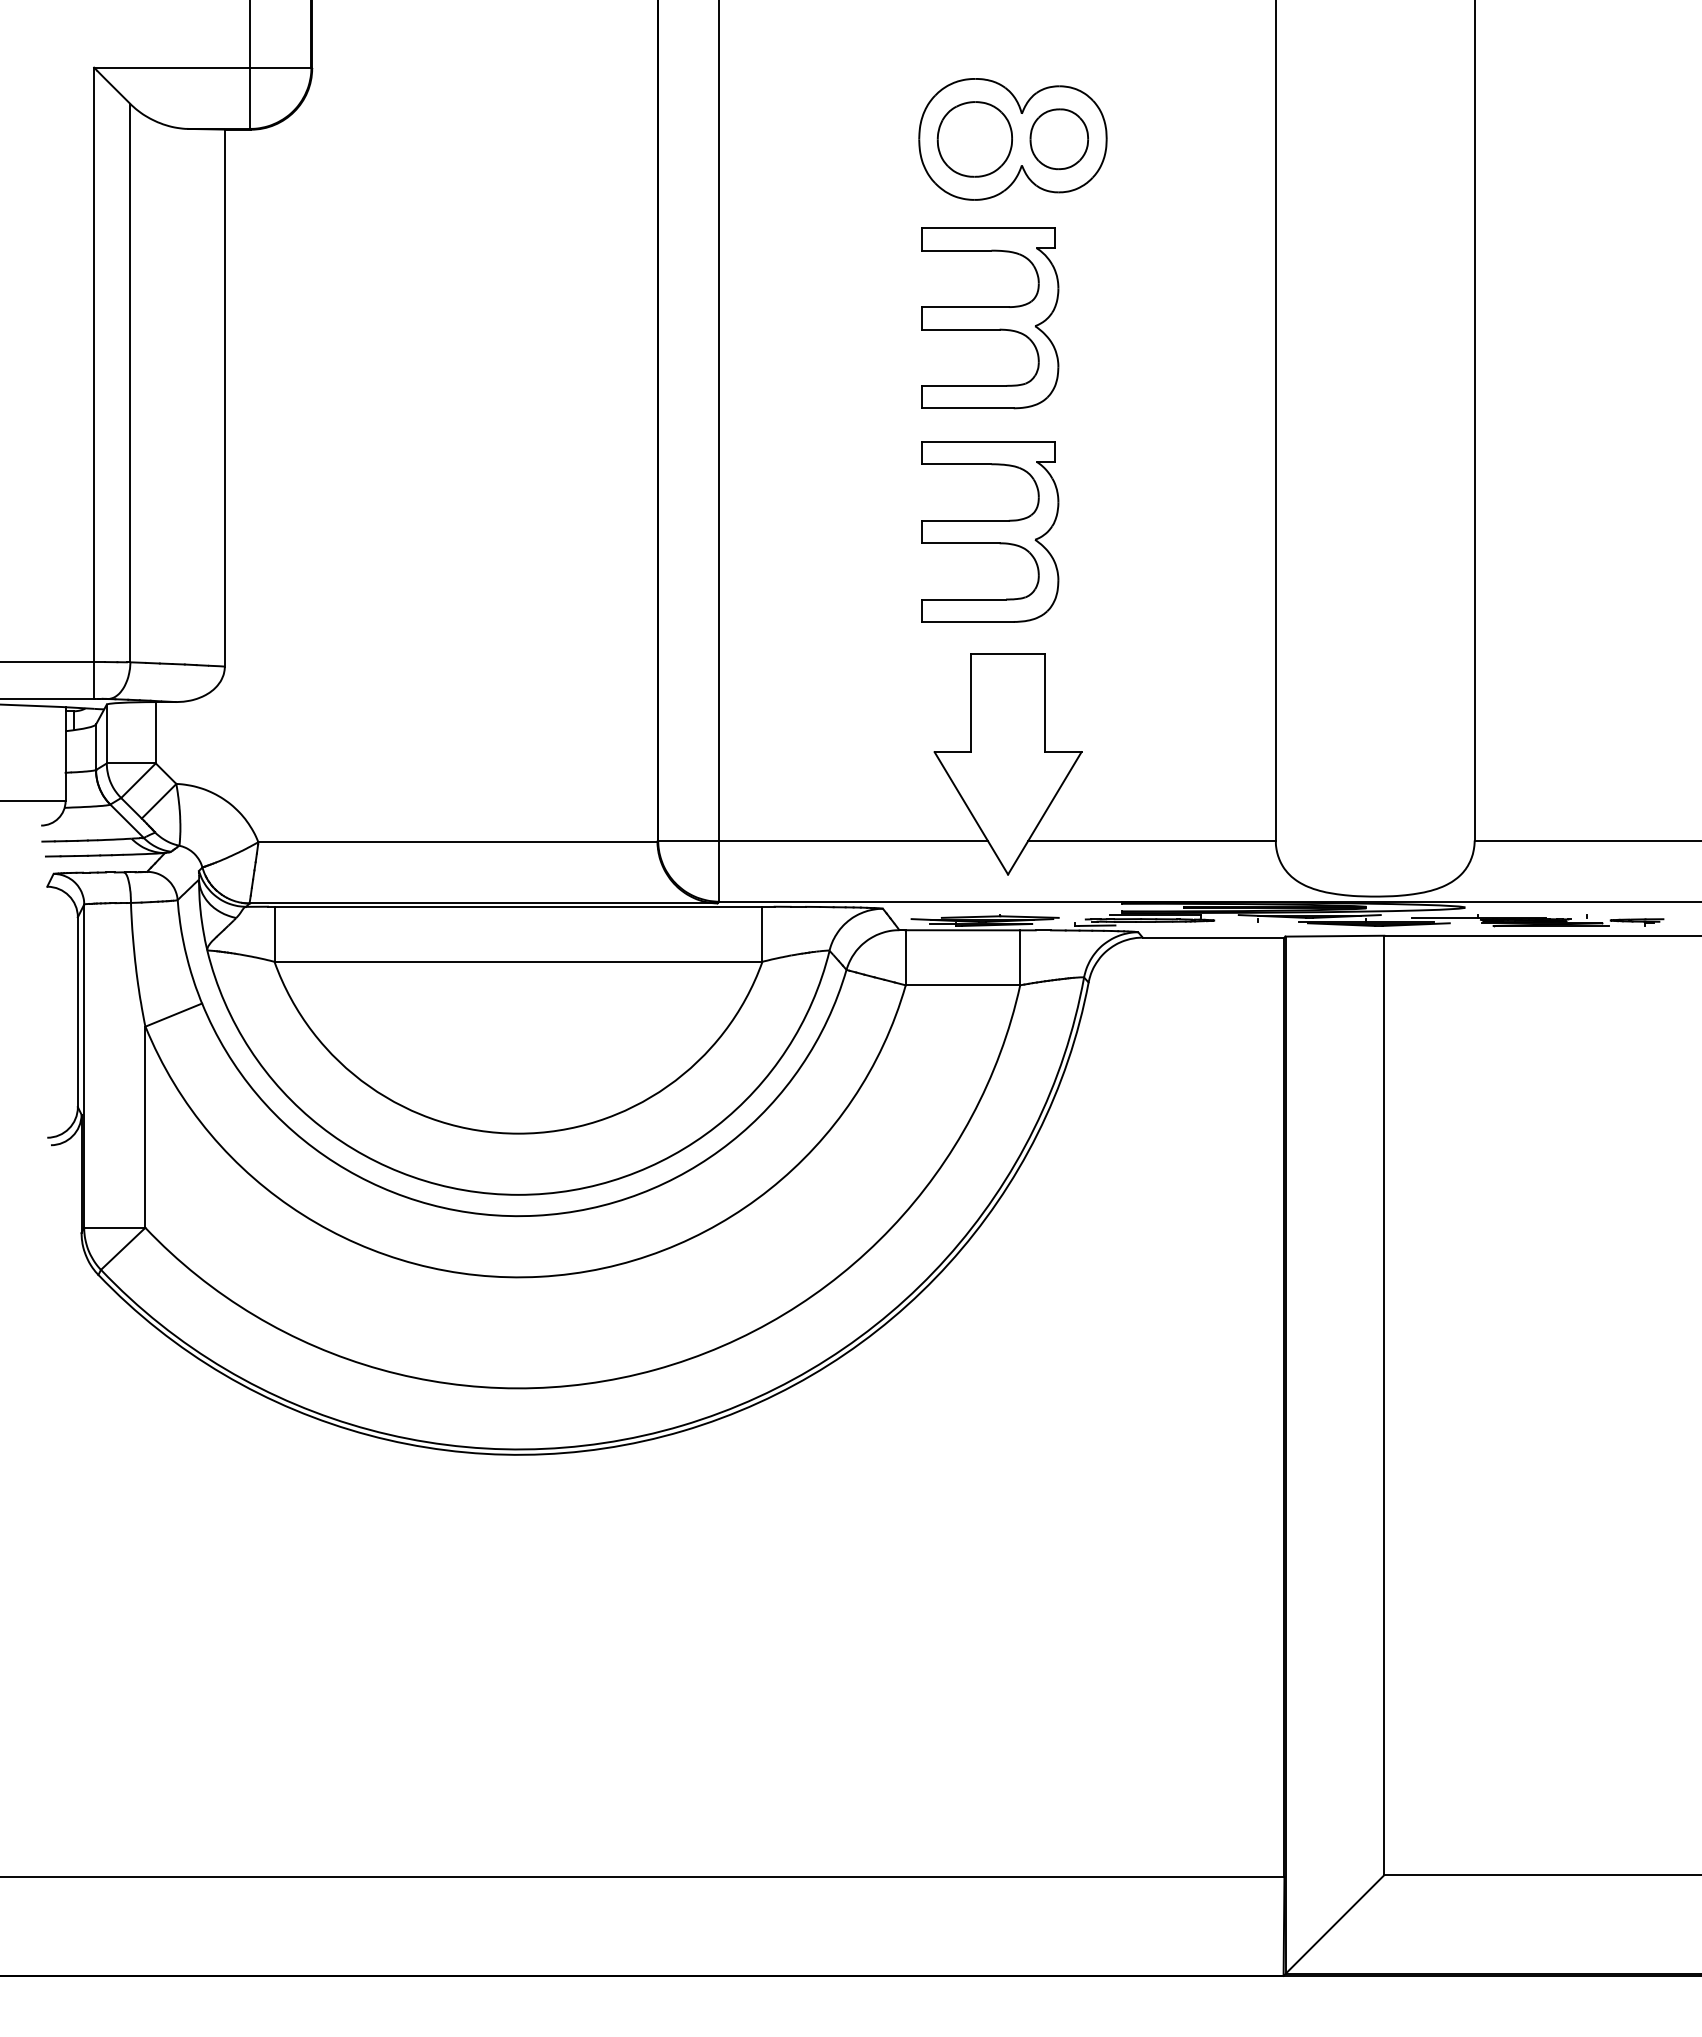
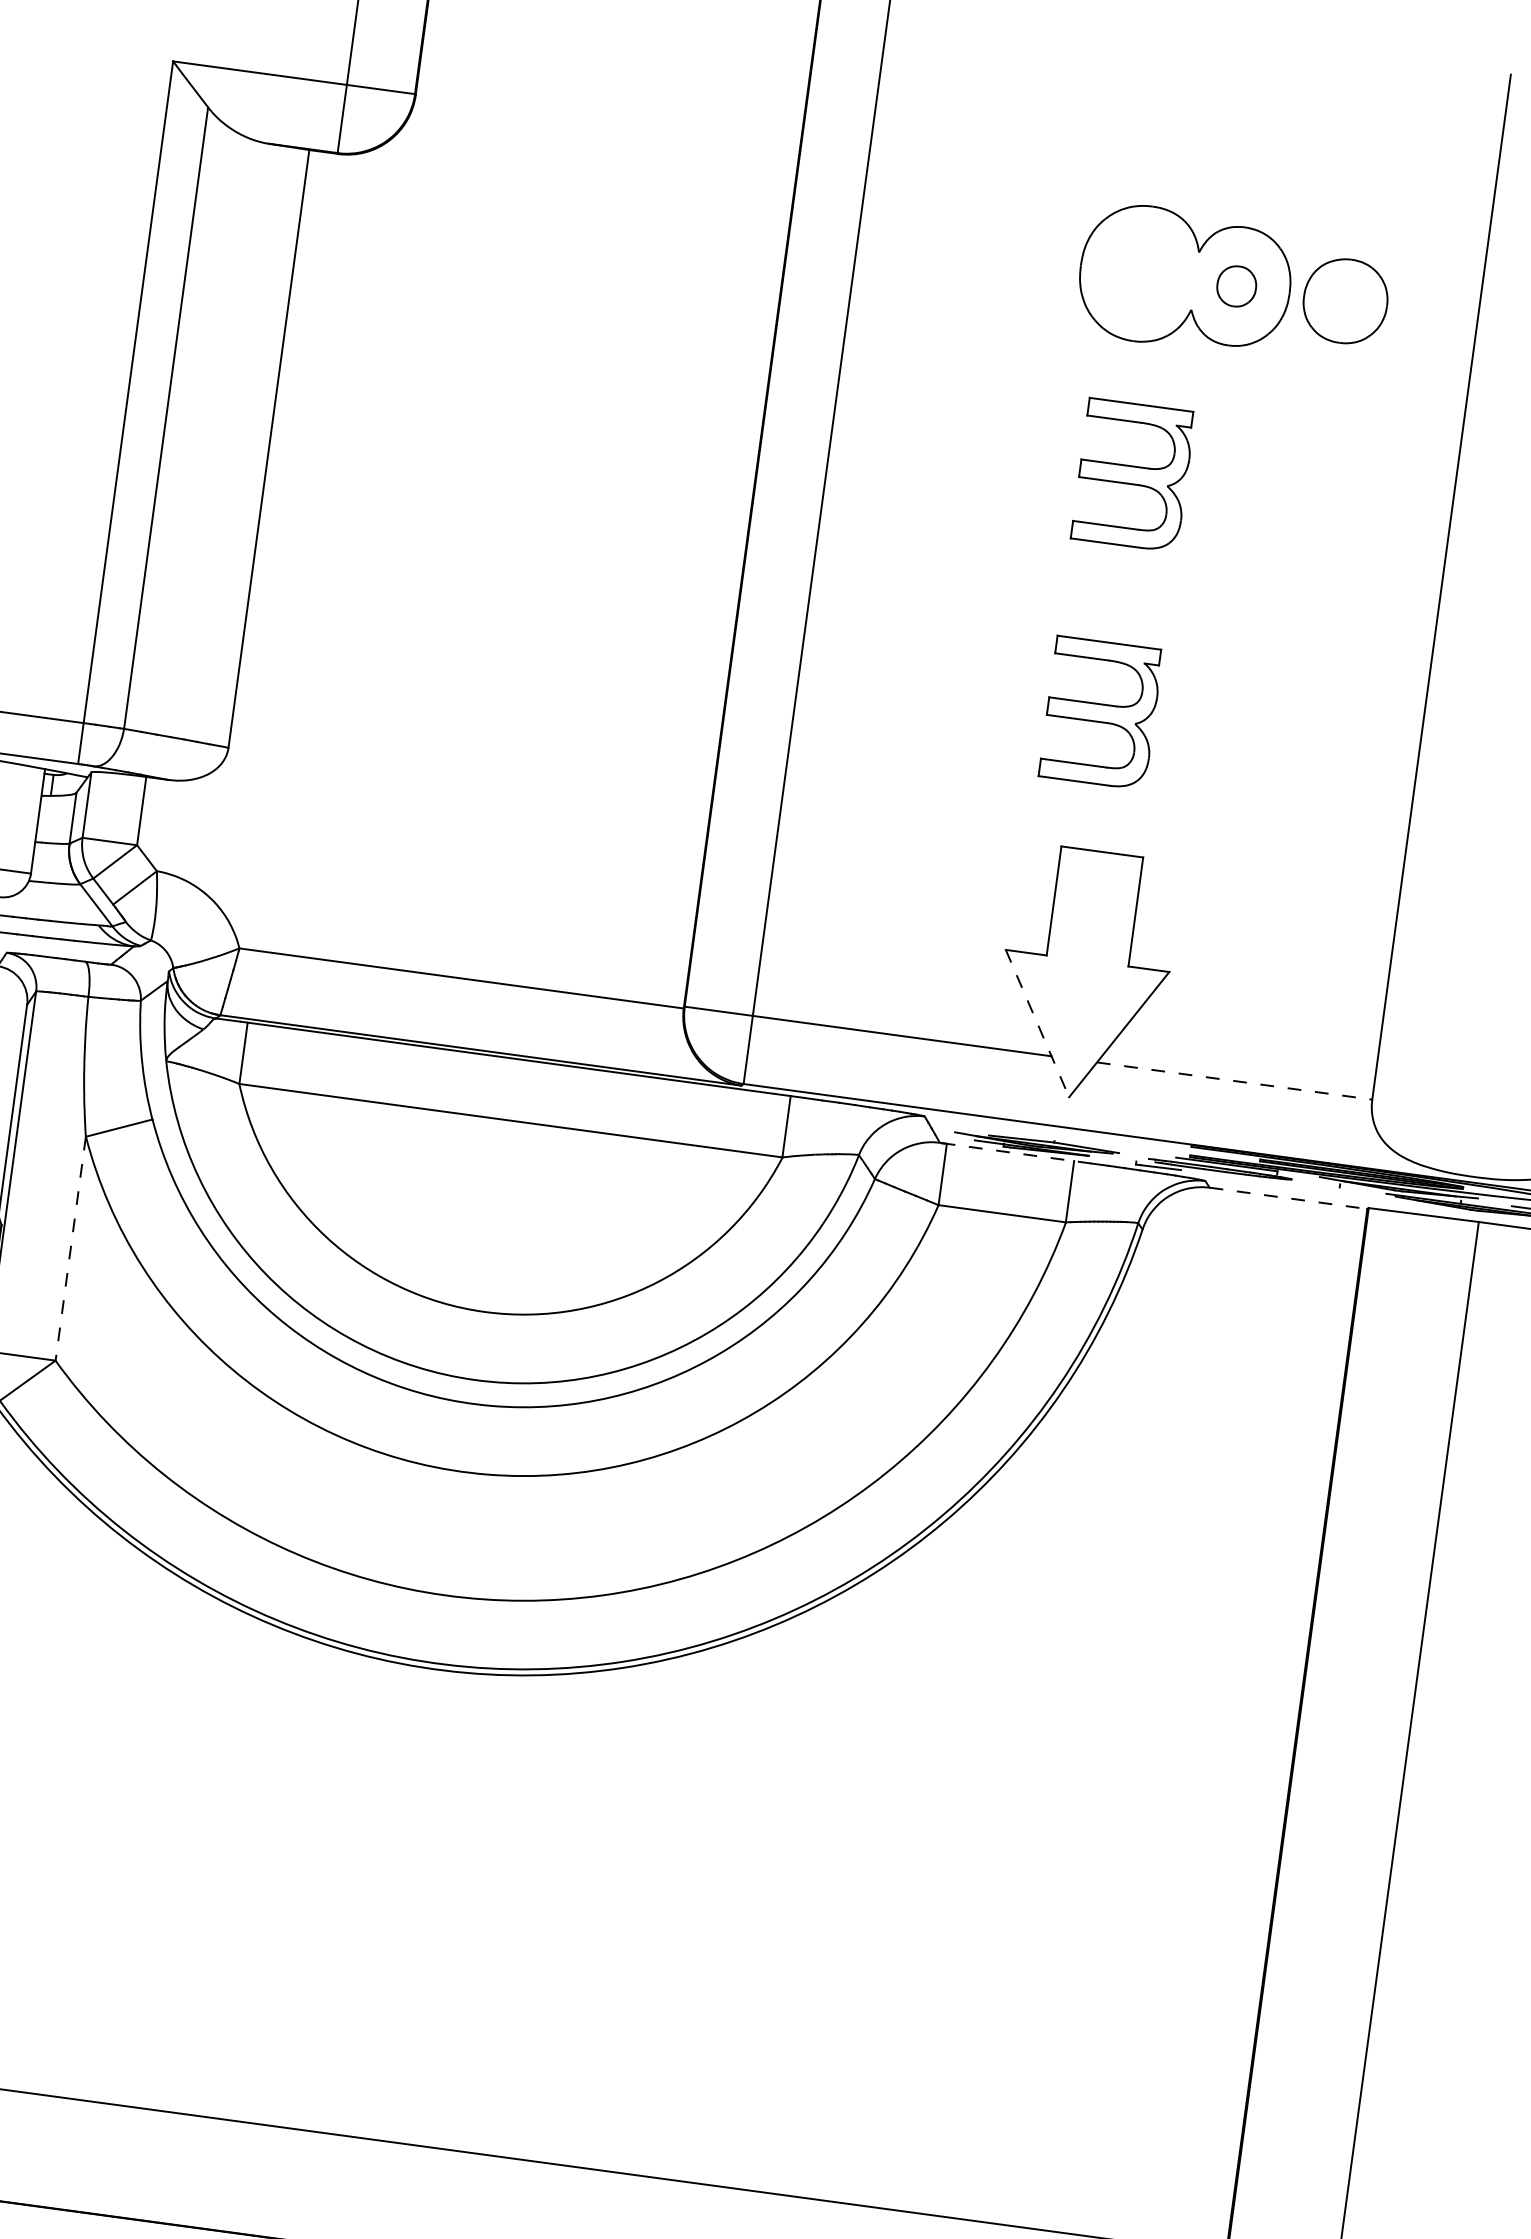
part: (974, 139) -> (1345, 301), moved
part: (1058, 139) -> (1235, 286), size x0.6
part: (990, 318) -> (1133, 475), size x0.7
part: (990, 531) -> (1101, 712), size x0.7
line: (971, 813) -> (1037, 1023), solid -> dashed
line: (1152, 840) -> (1235, 1081), solid -> dashed
line: (970, 930) -> (1018, 1153), solid -> dashed
line: (1213, 937) -> (1288, 1198), solid -> dashed
line: (145, 1127) -> (70, 1248), solid -> dashed

